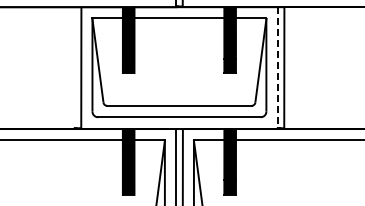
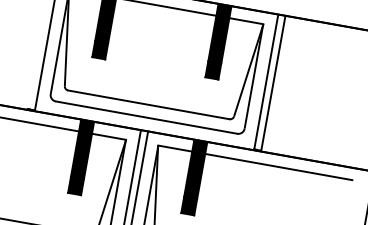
line: (277, 67) -> (265, 81), dashed -> solid

